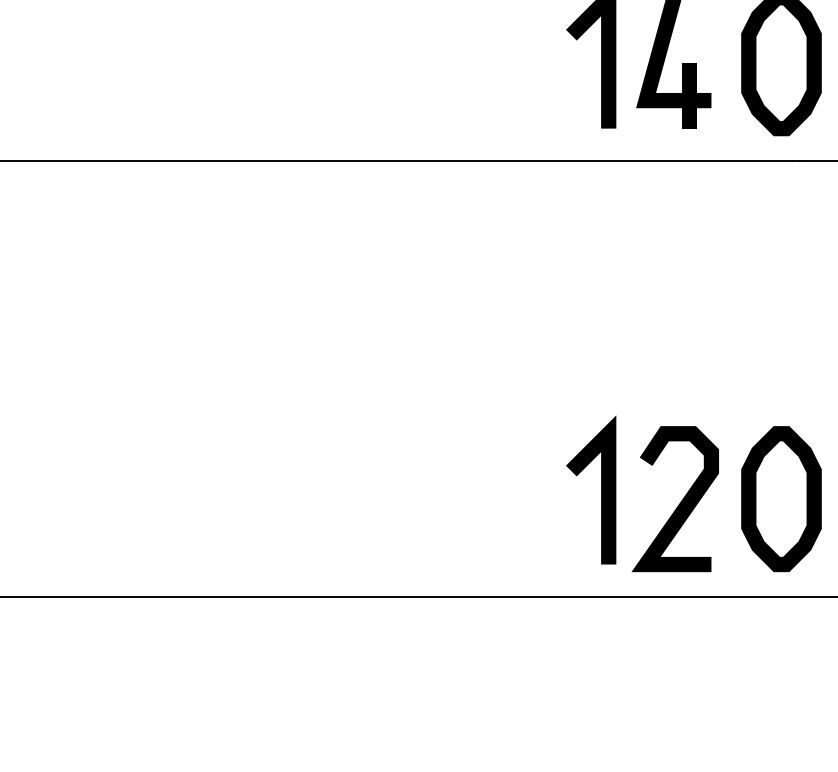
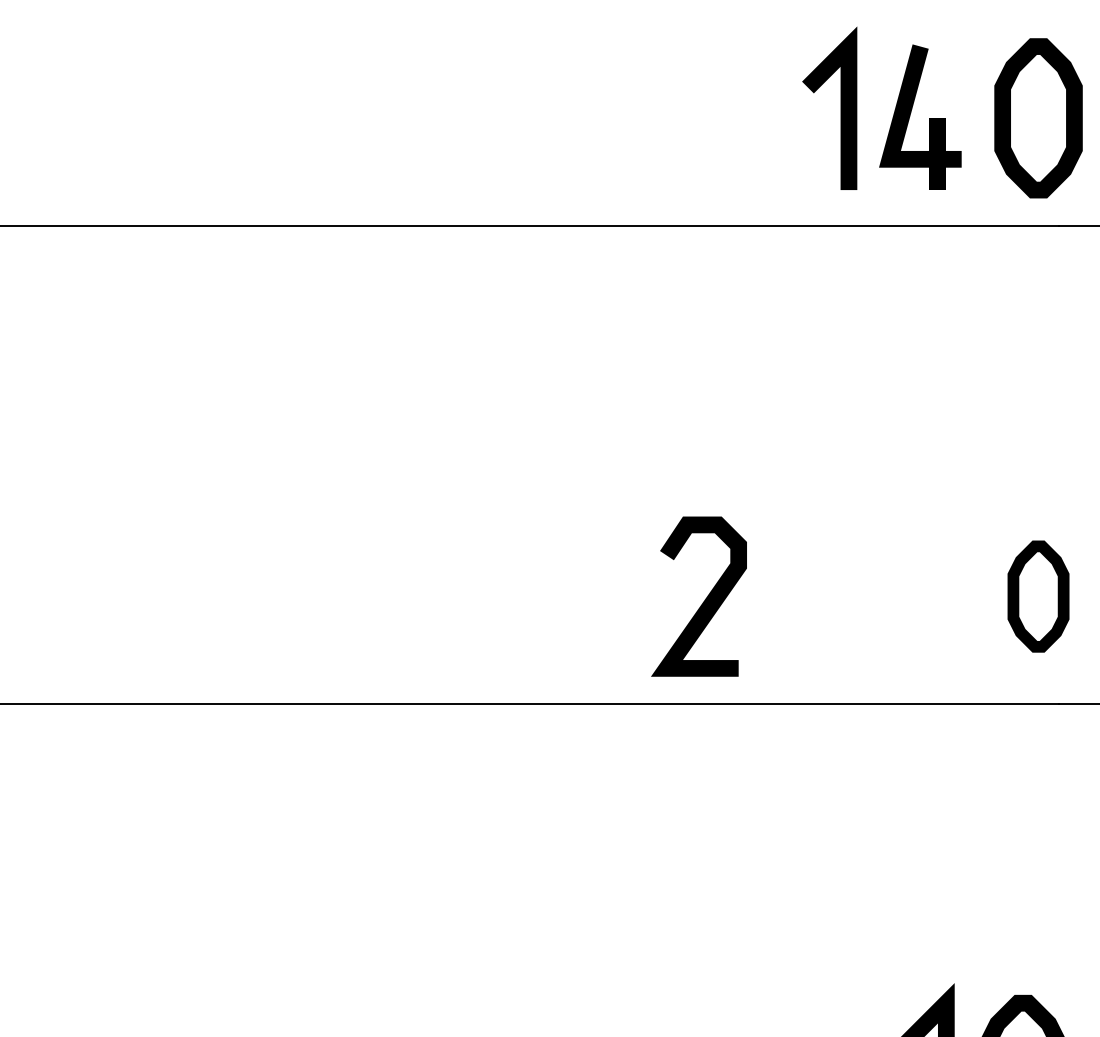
line: (601, 489) -> (840, 586), removed
part: (781, 498) -> (1038, 596), size x0.7
curve: (679, 503) -> (703, 601), moved

